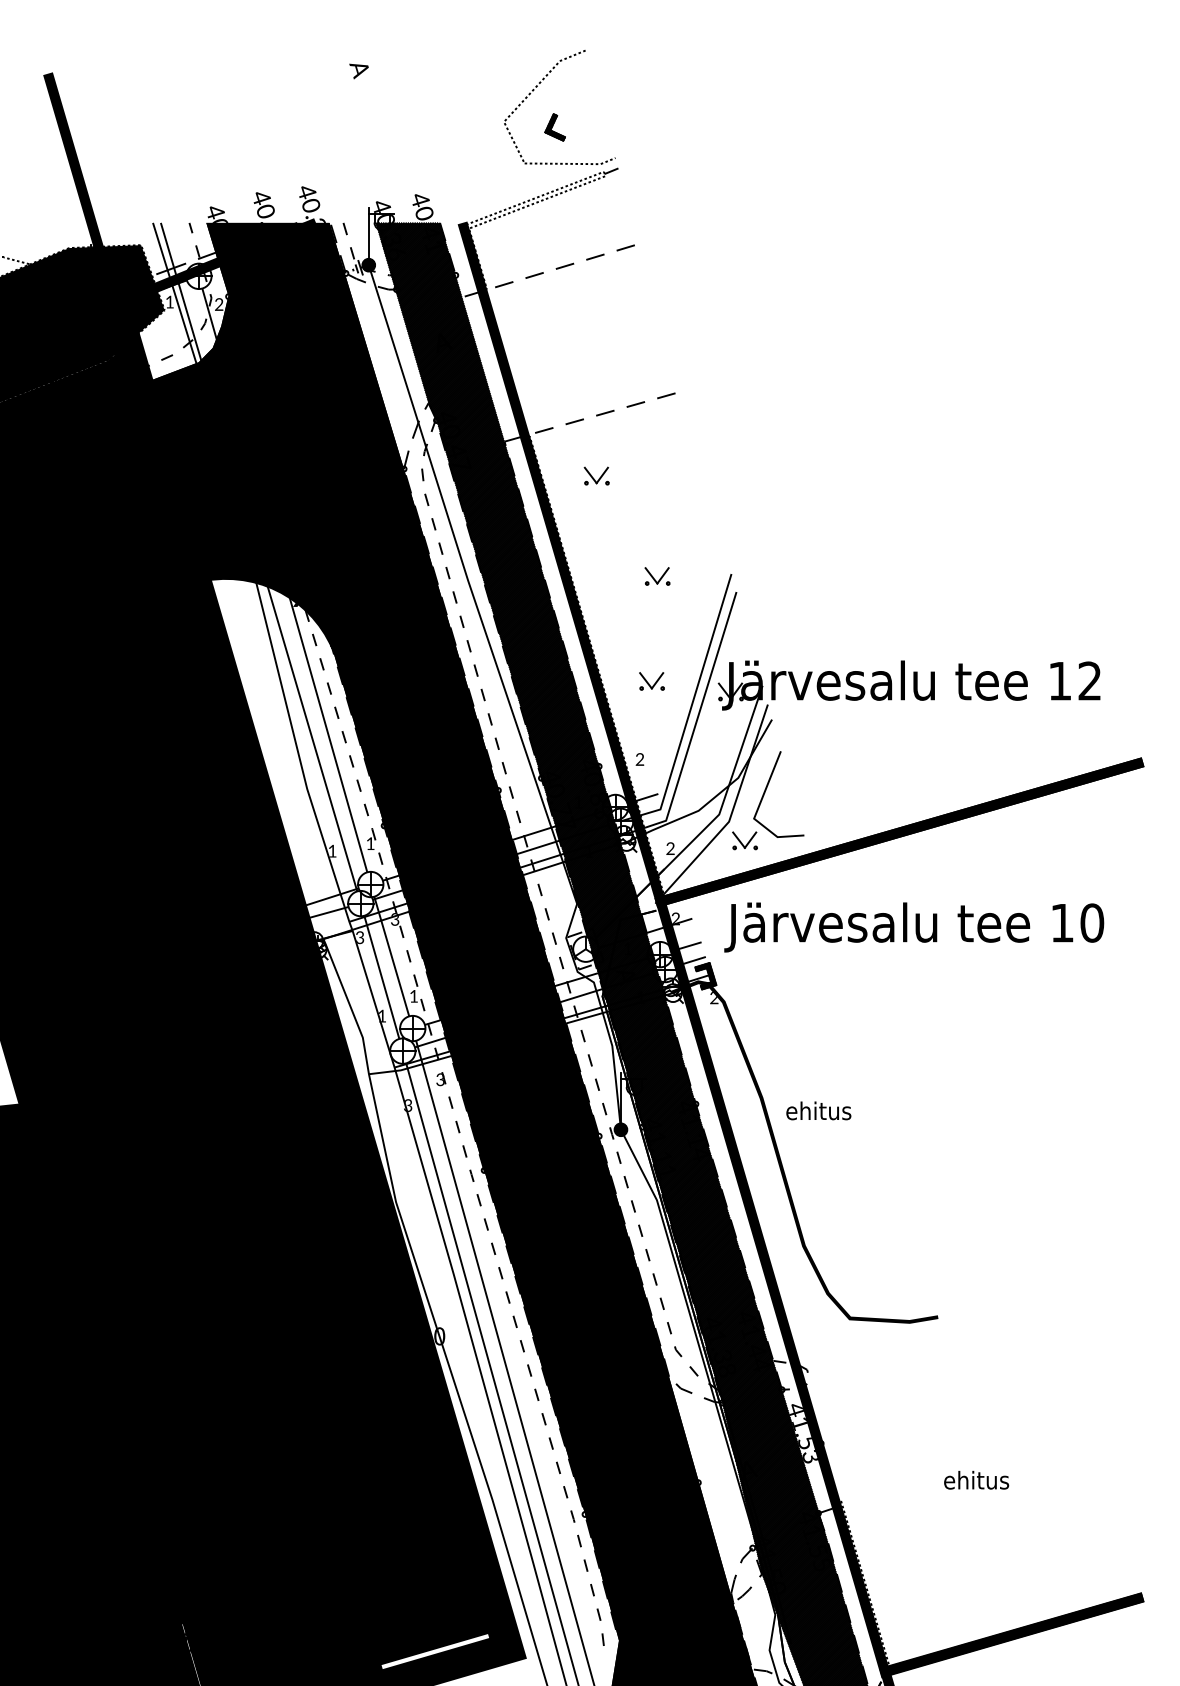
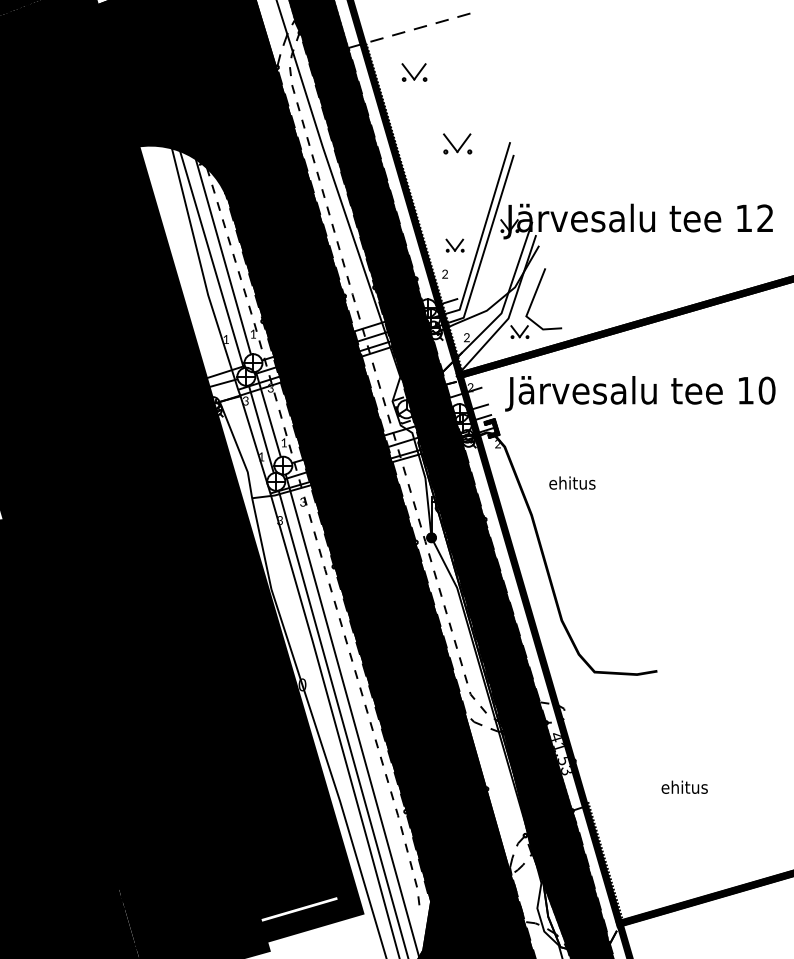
part: (596, 475) -> (414, 72), size x1.4
part: (657, 576) -> (457, 143), size x1.6
part: (651, 681) -> (454, 245), moved
text: (818, 1110) -> (572, 482), moved

